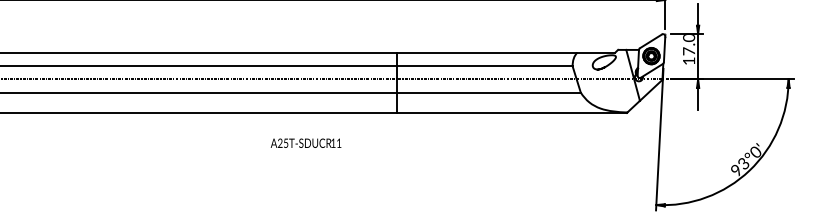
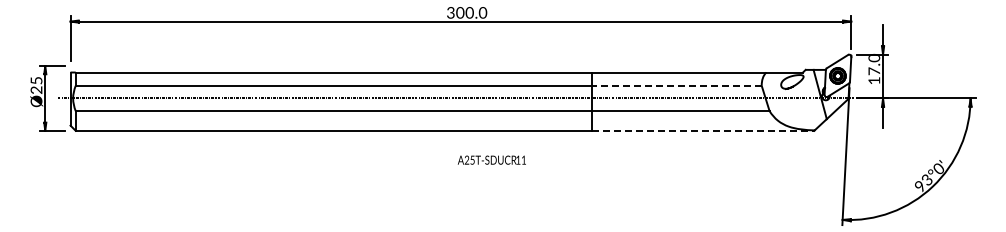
line: (485, 66) -> (677, 85), solid -> dashed
line: (512, 112) -> (703, 130), solid -> dashed
text: (305, 142) -> (491, 159), moved

